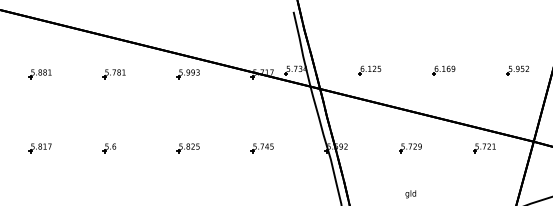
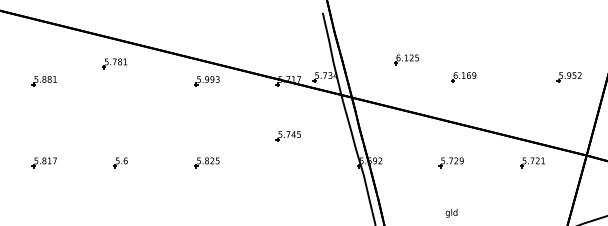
part: (369, 70) -> (406, 59), moved
part: (443, 70) -> (463, 77), moved
part: (113, 74) -> (113, 64), moved
part: (261, 148) -> (287, 136), moved

